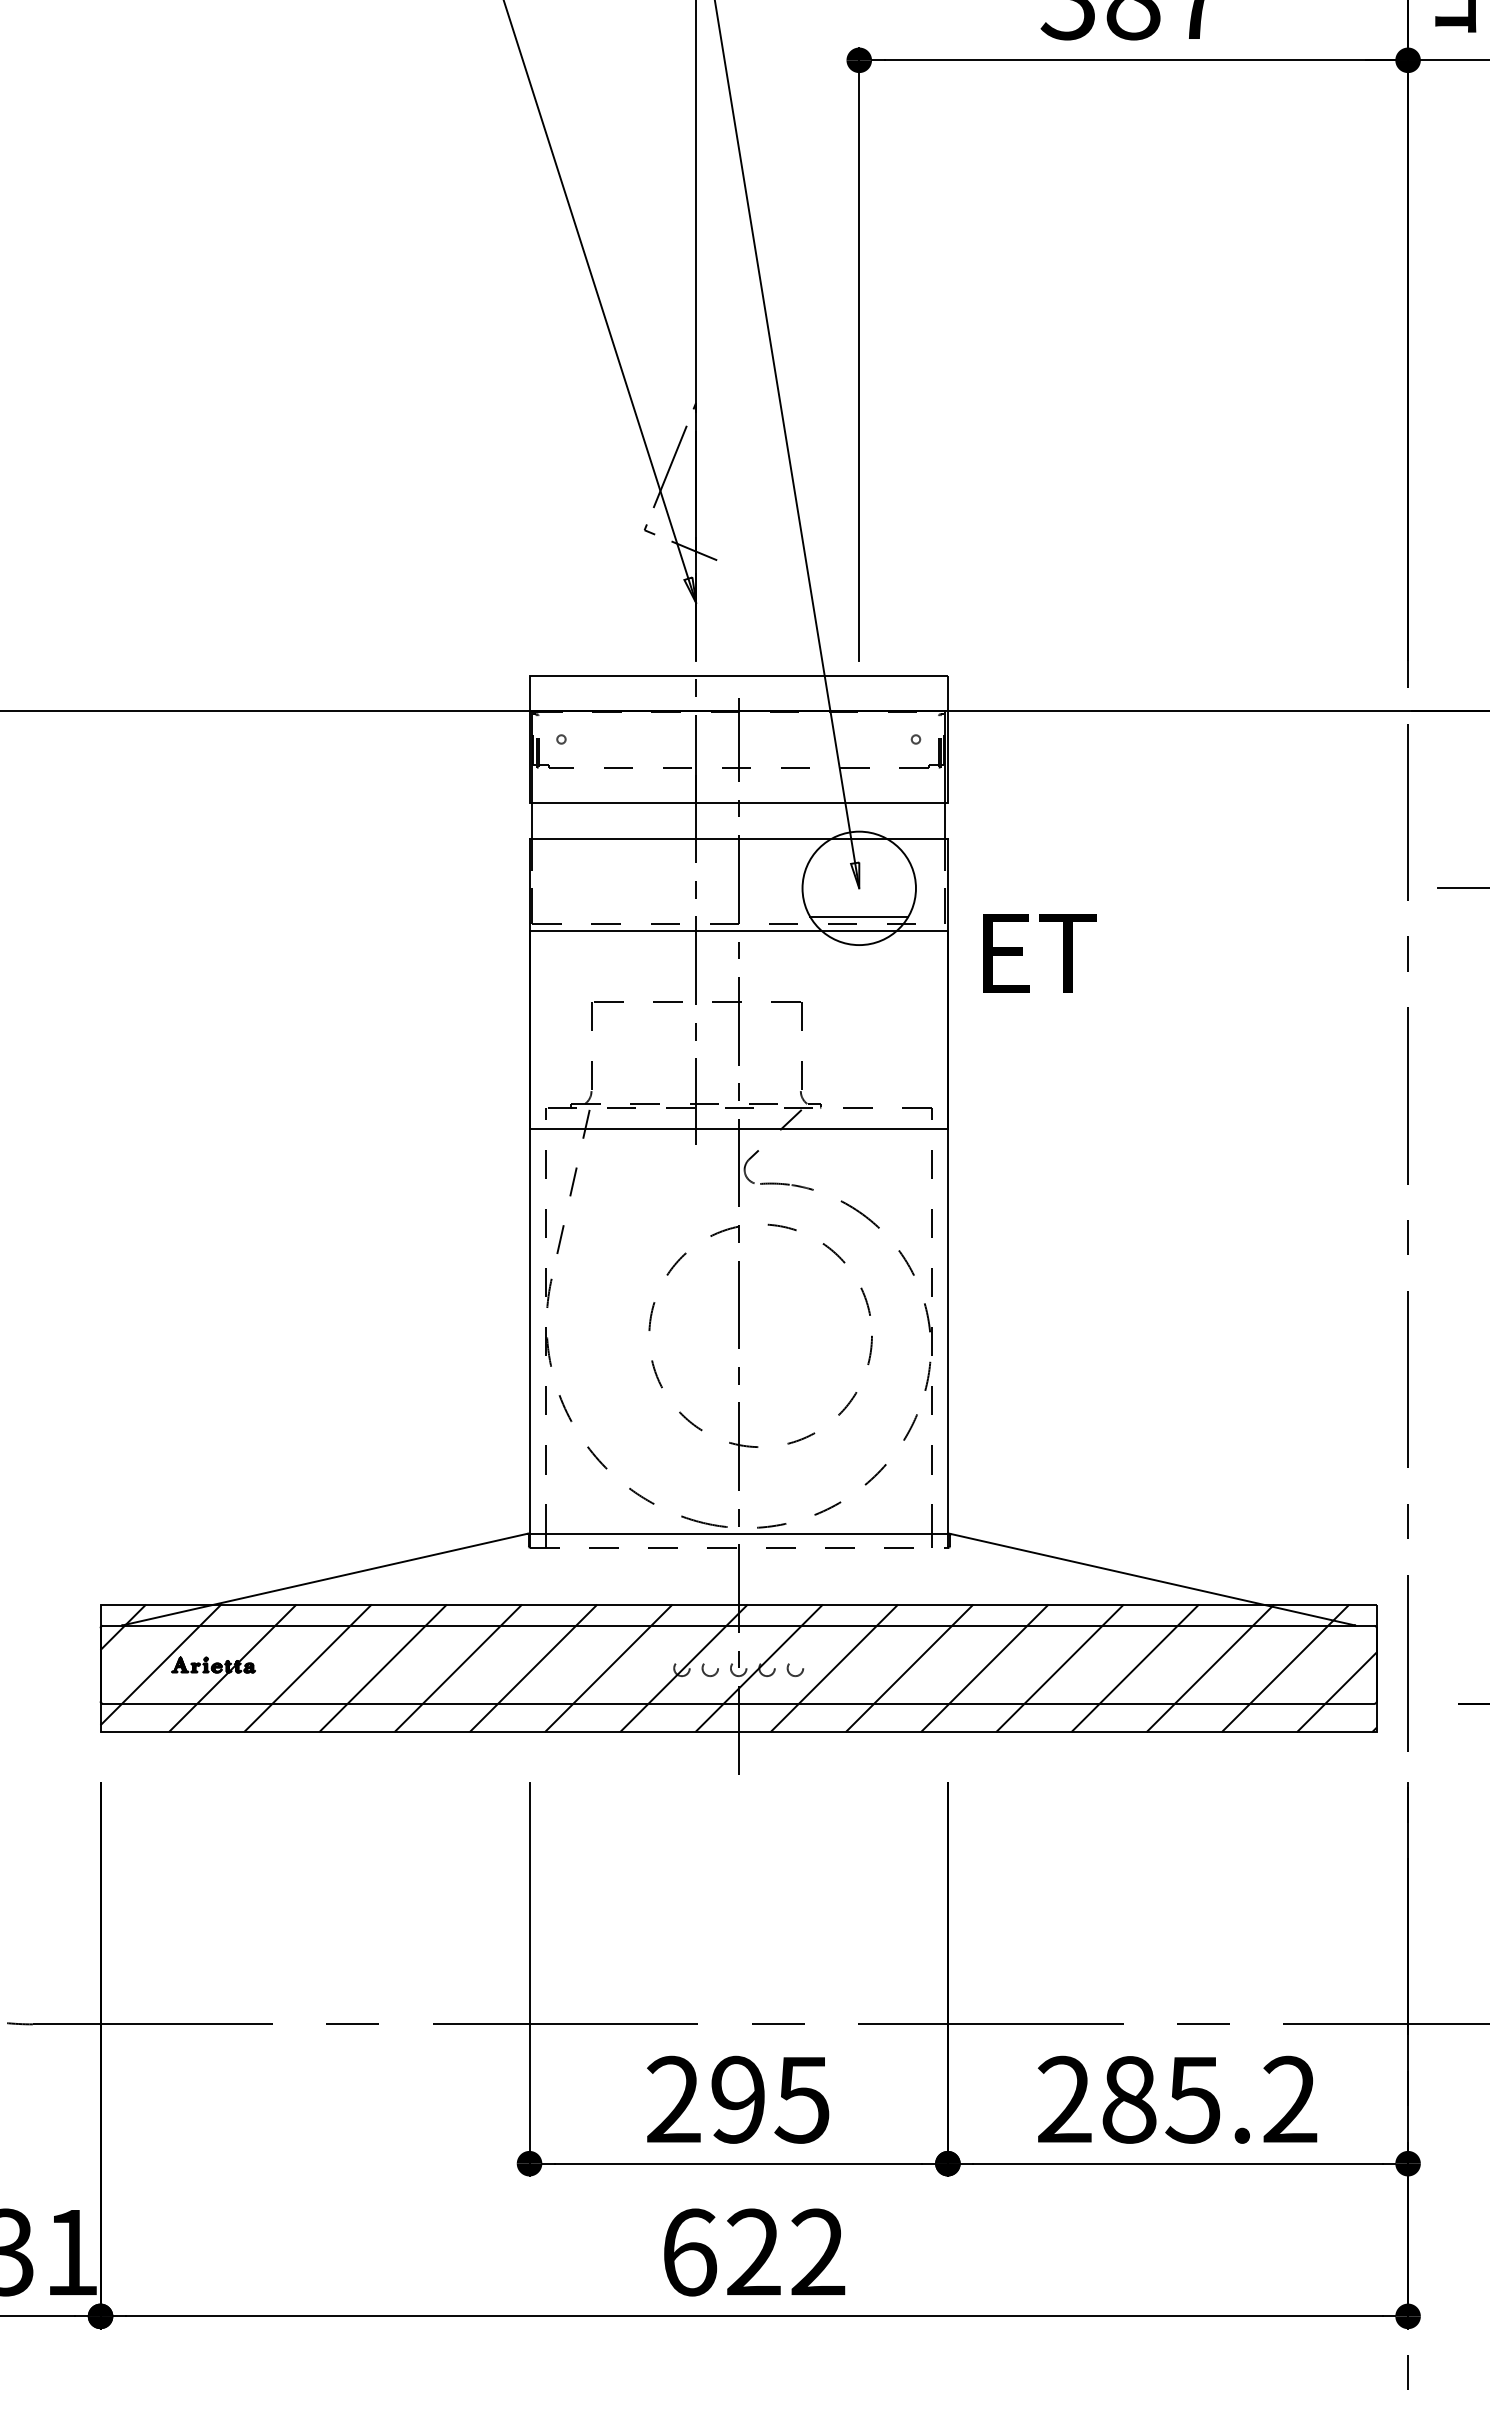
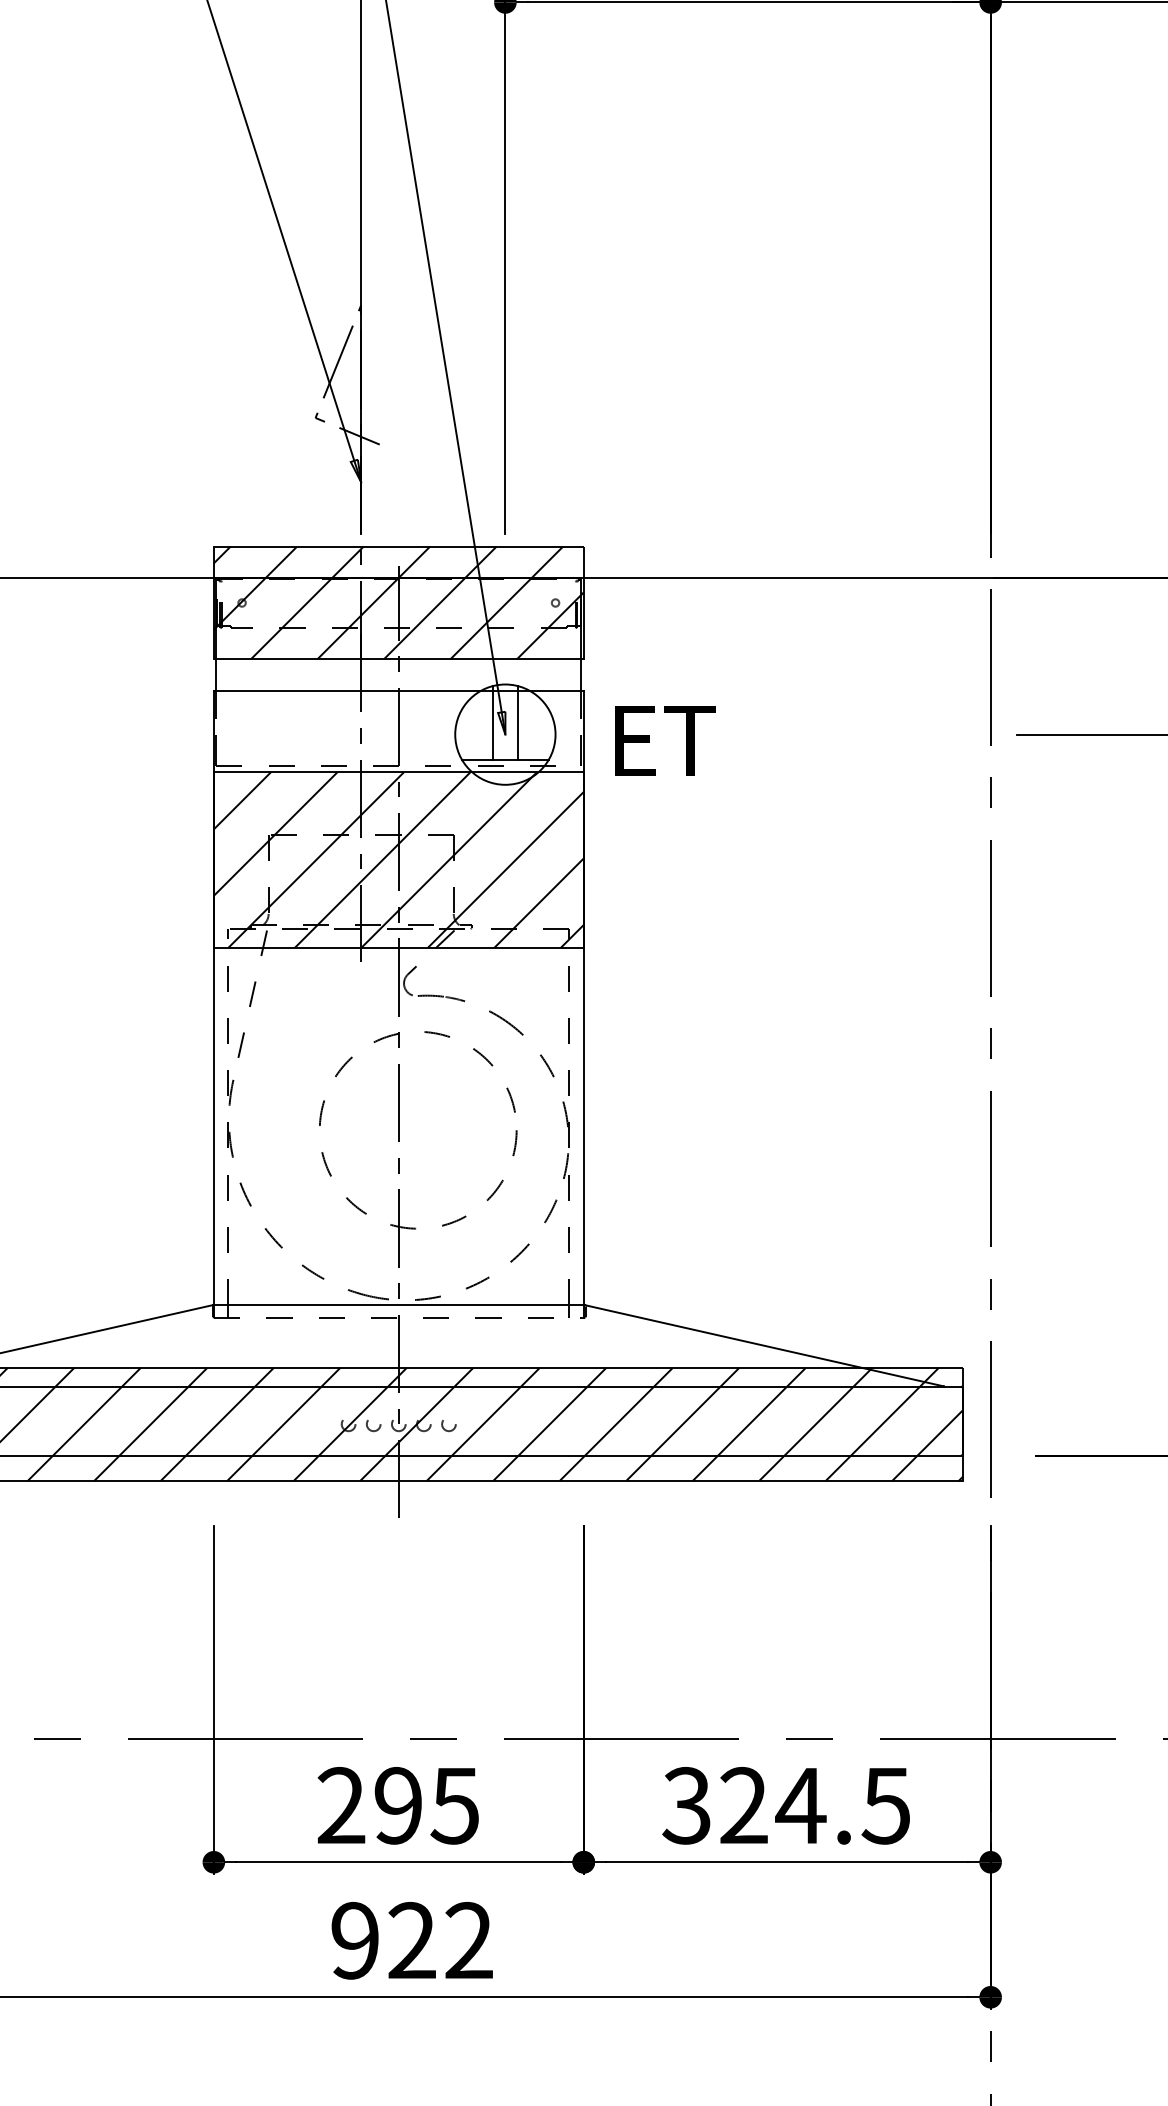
hatch: (738, 739) -> (398, 603), added
line: (845, 874) -> (493, 722), added
line: (873, 874) -> (517, 722), added
text: (1039, 953) -> (664, 740), moved
hatch: (738, 1029) -> (398, 859), added
text: (1176, 2099) -> (785, 1805), 285.2 -> 324.5
text: (689, 2252) -> (355, 1940), 622 -> 922

